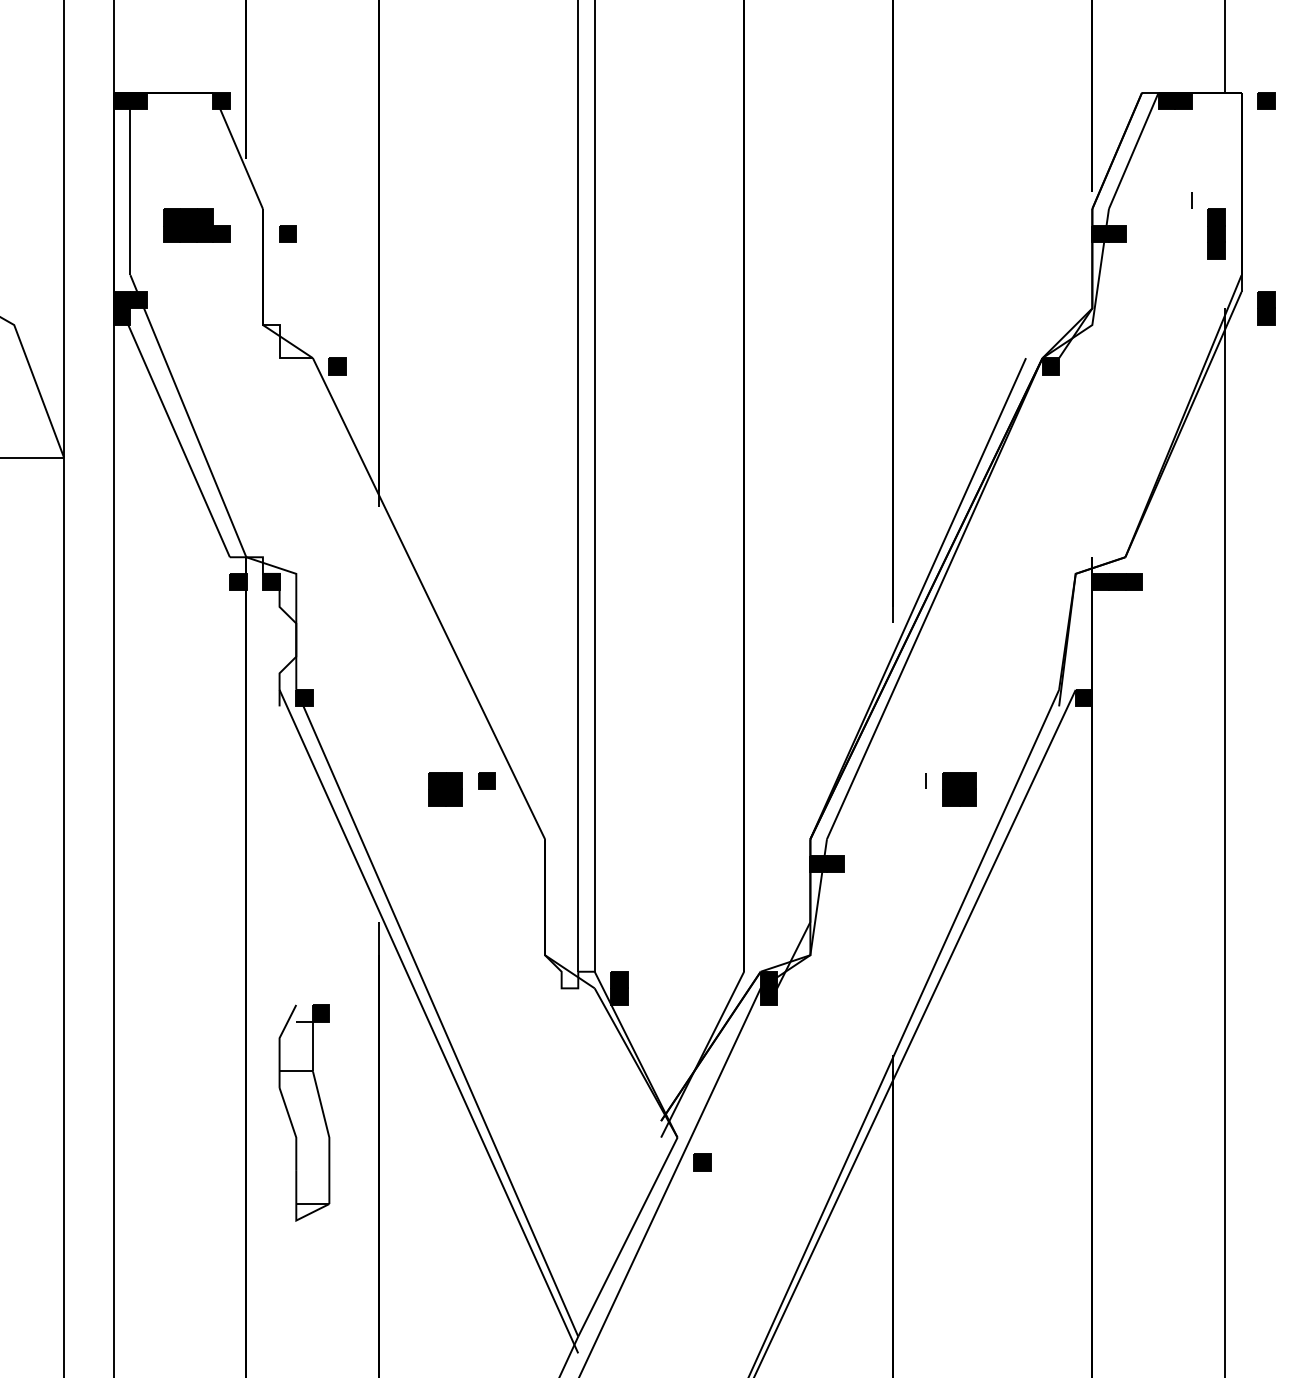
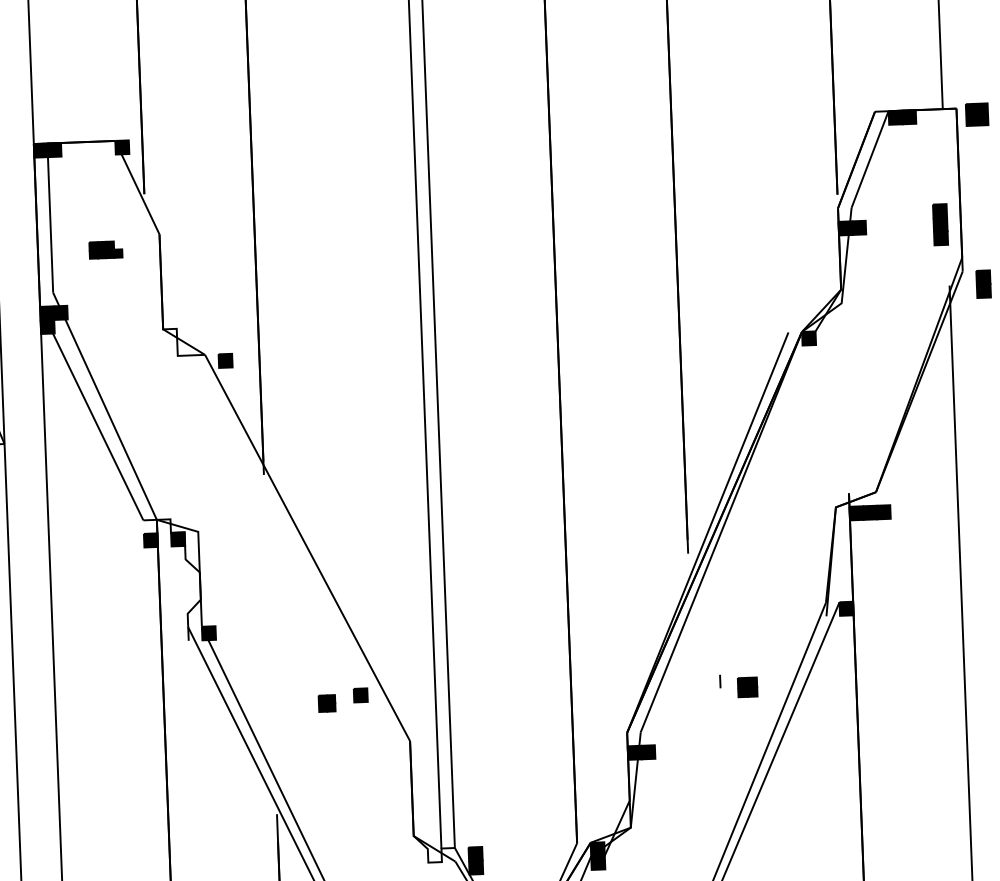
part: (1266, 100) -> (977, 114), size x1.6
line: (1191, 200) -> (918, 198), removed
part: (196, 225) -> (105, 250), size x0.6
part: (287, 233) -> (180, 253), removed
part: (445, 789) -> (327, 703), size x0.6
part: (959, 789) -> (747, 687), size x0.7

